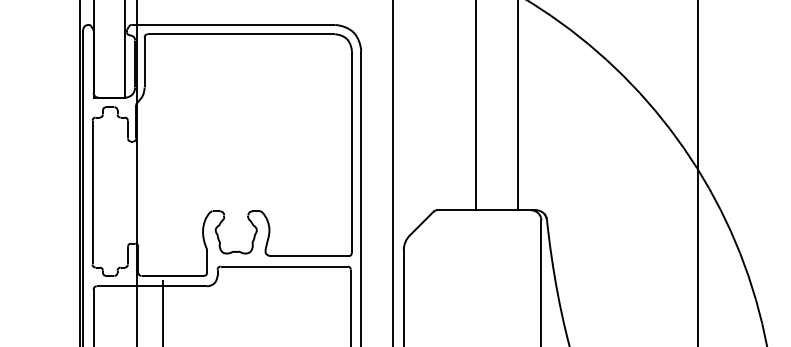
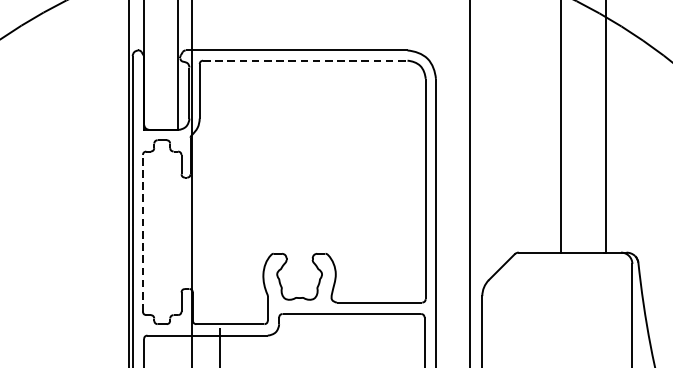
line: (241, 34) -> (305, 60), solid -> dashed
line: (92, 192) -> (142, 233), solid -> dashed

